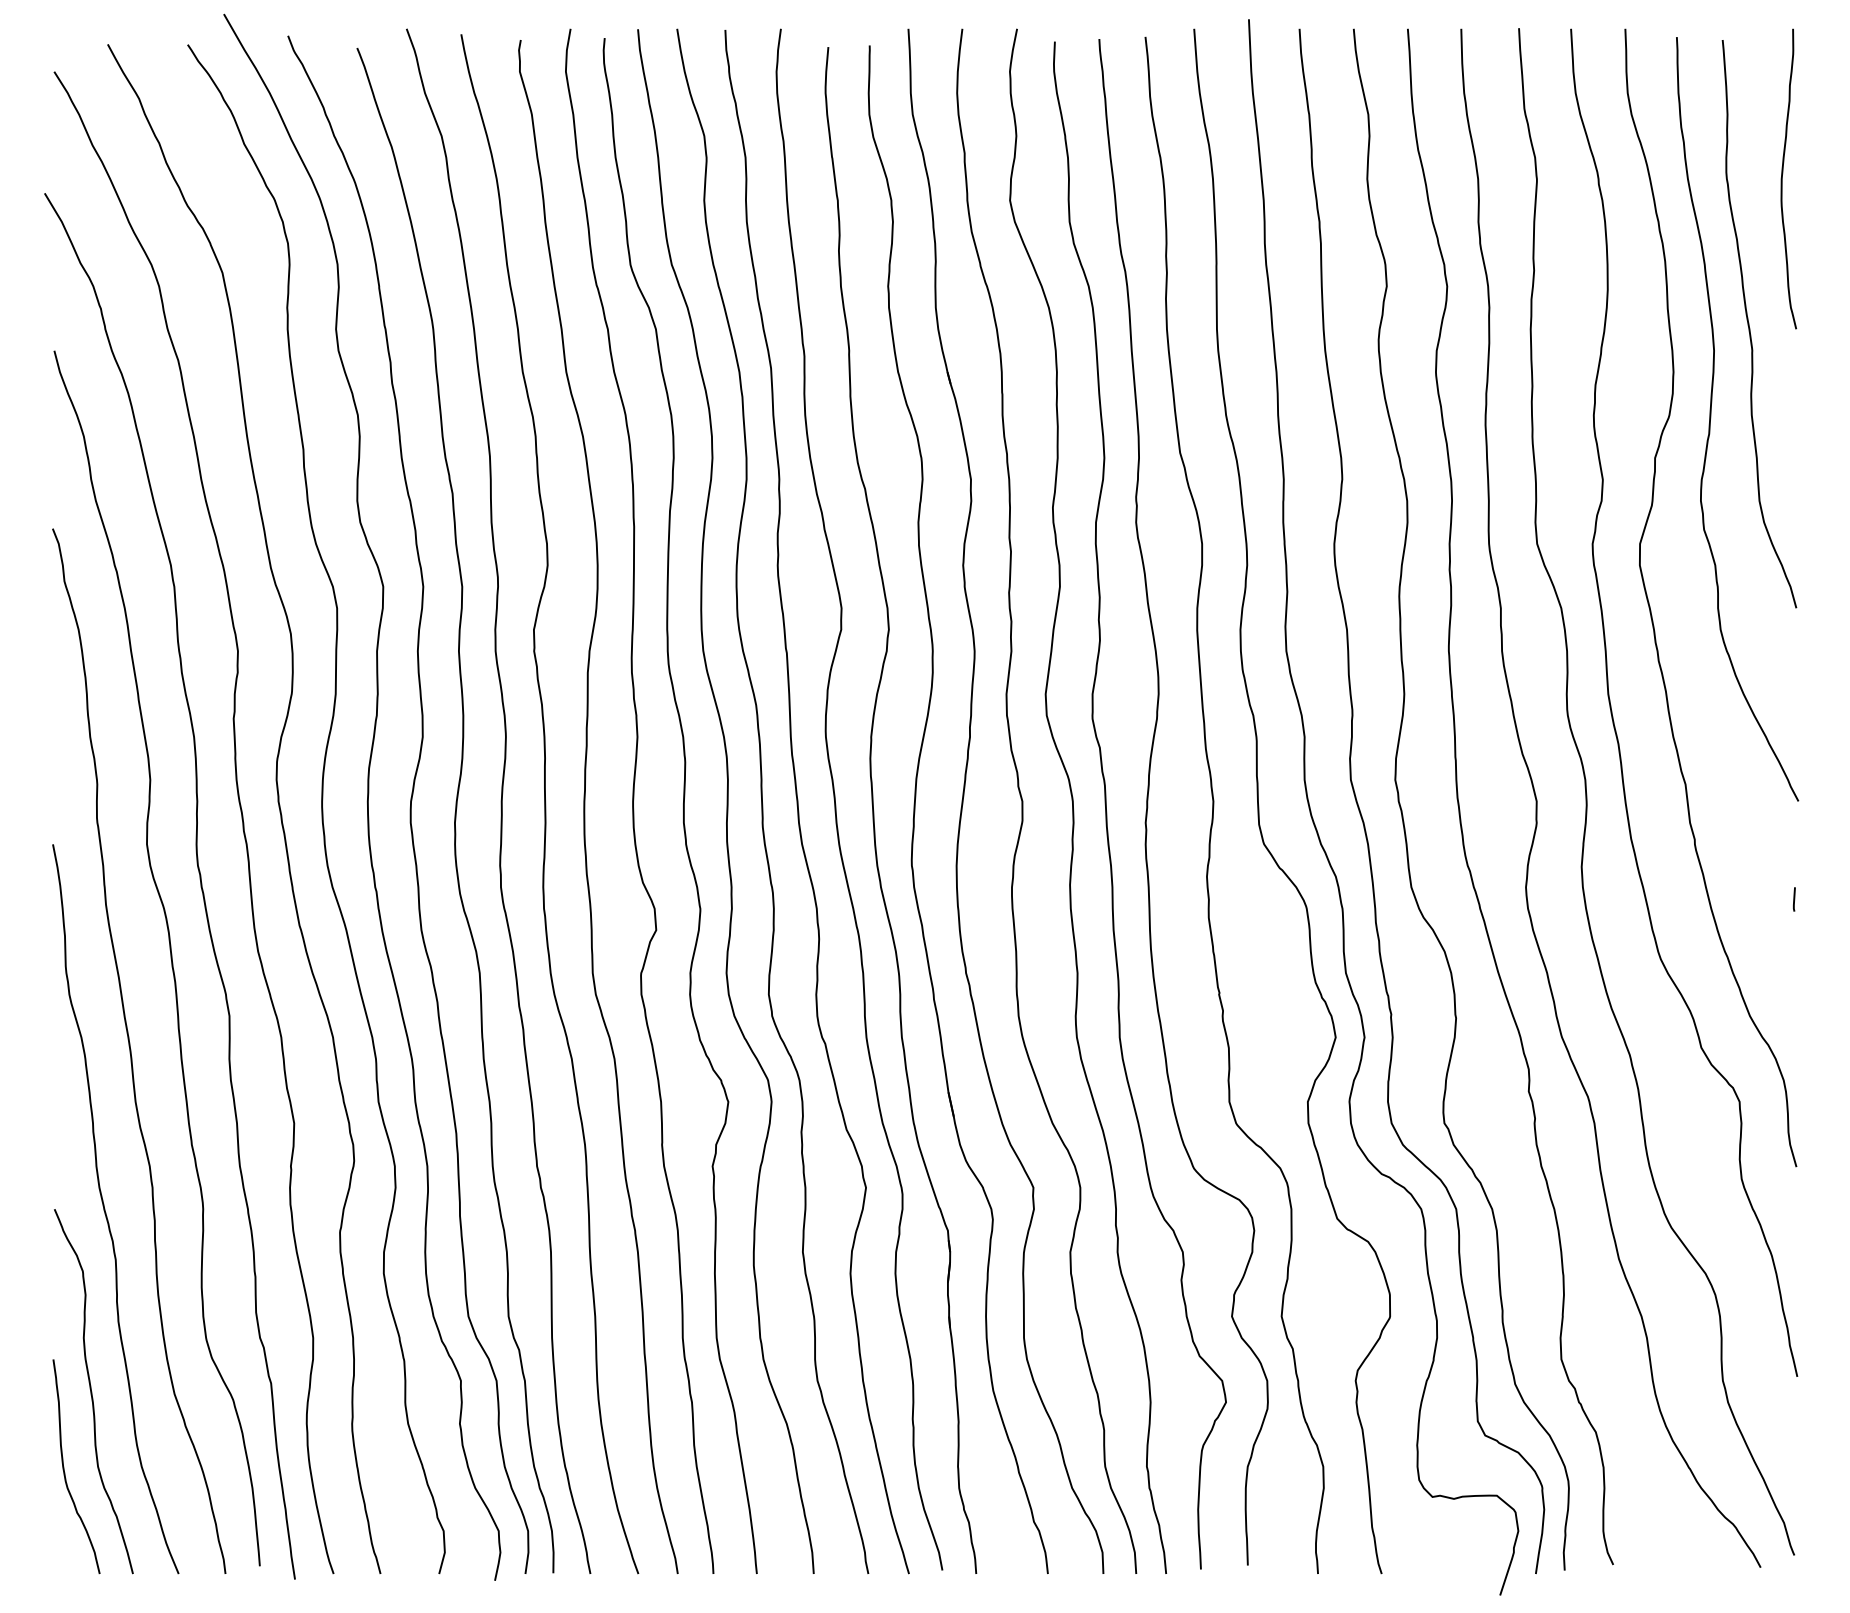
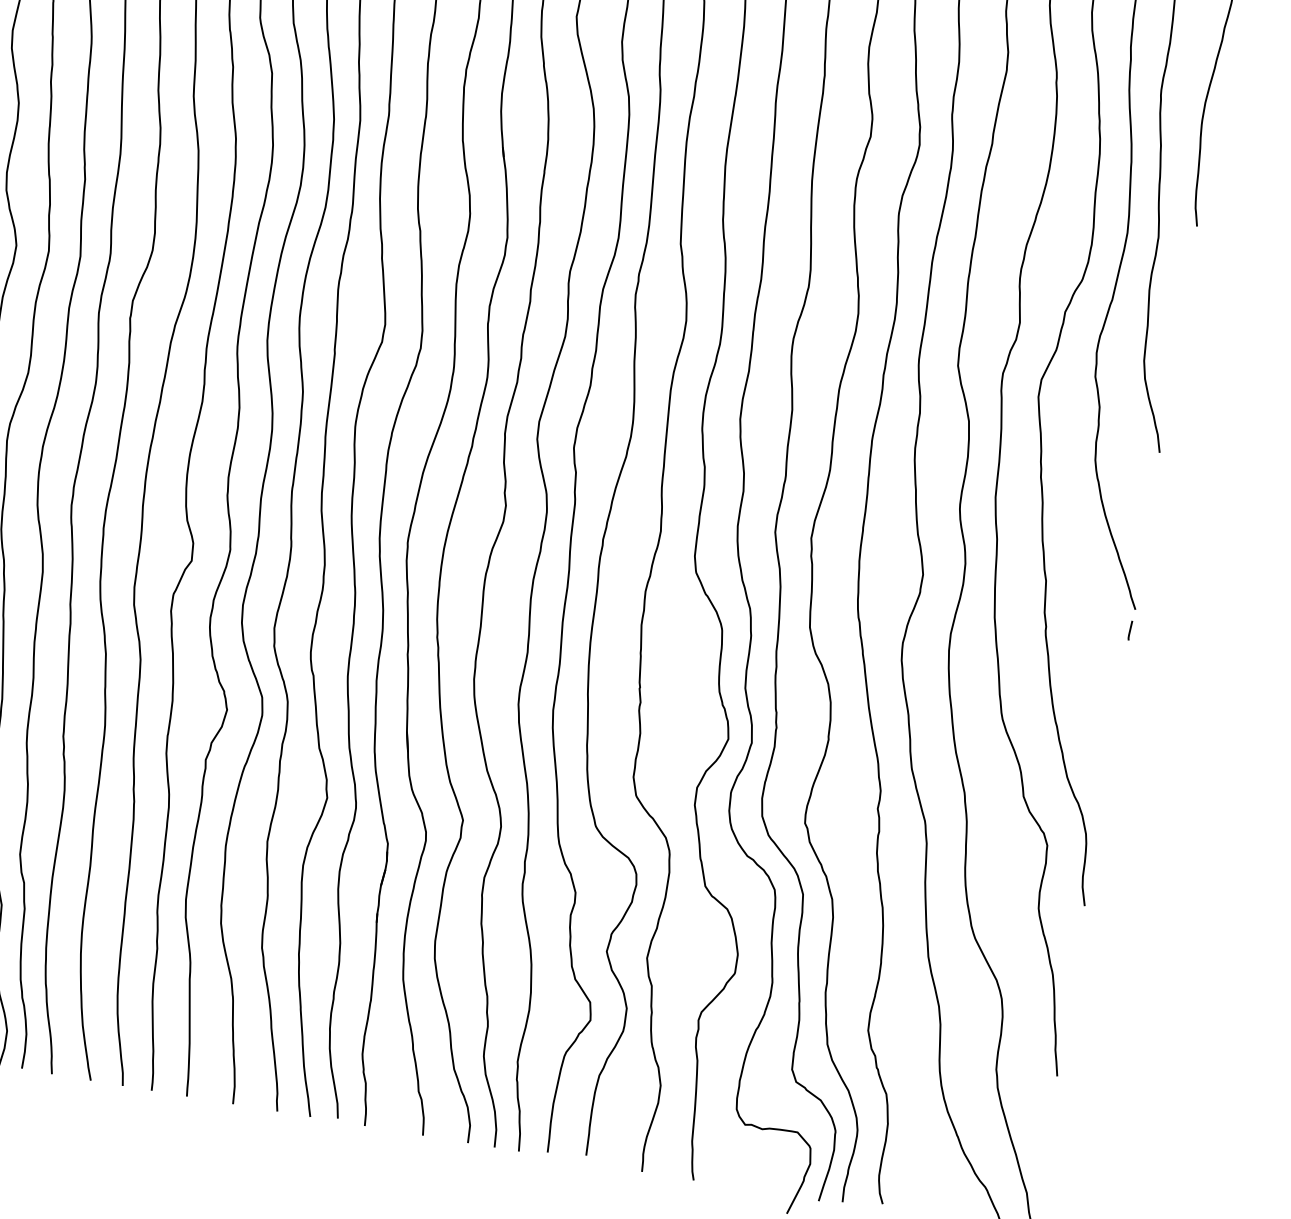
line: (1794, 899) -> (1130, 630), moved

